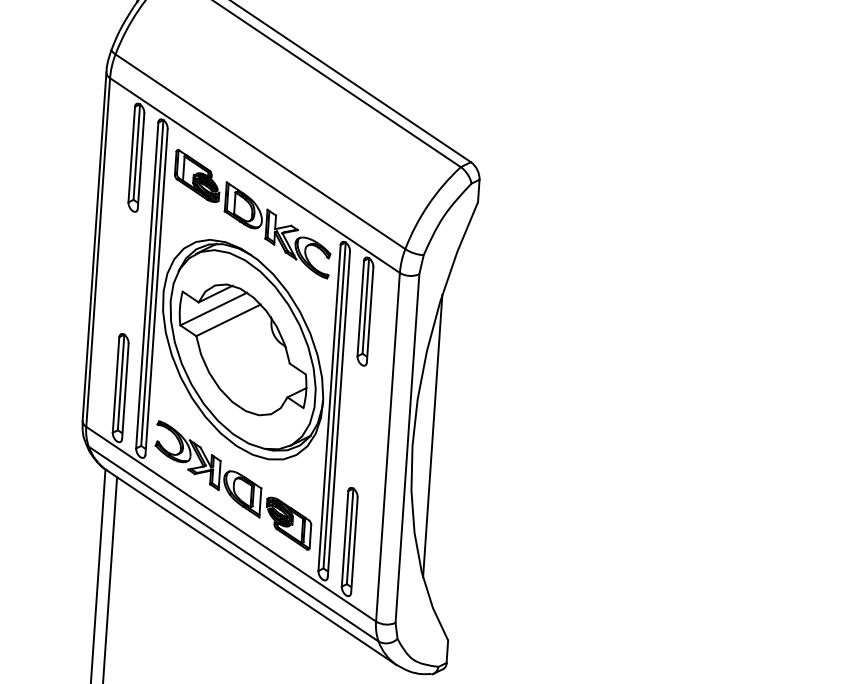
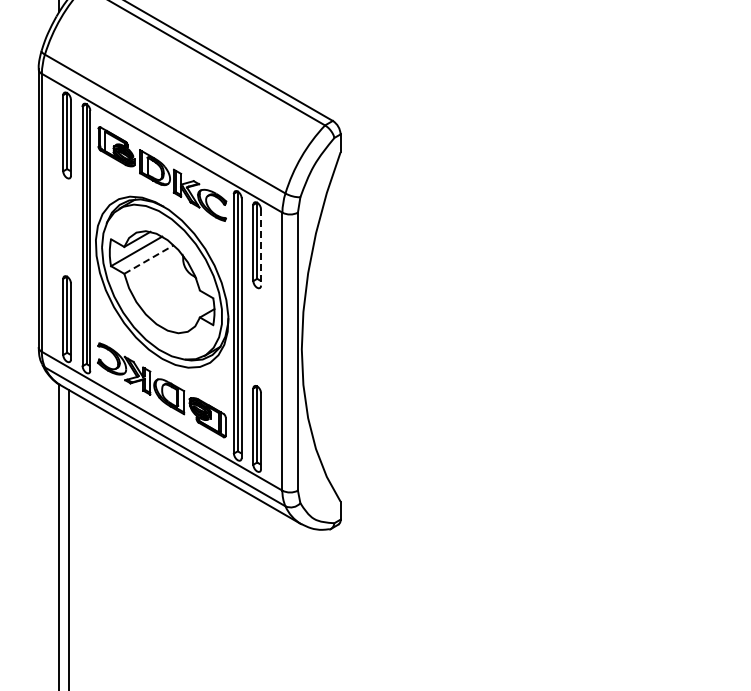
line: (370, 314) -> (261, 247), solid -> dashed
line: (229, 320) -> (149, 259), solid -> dashed
line: (432, 436) -> (317, 340), removed

